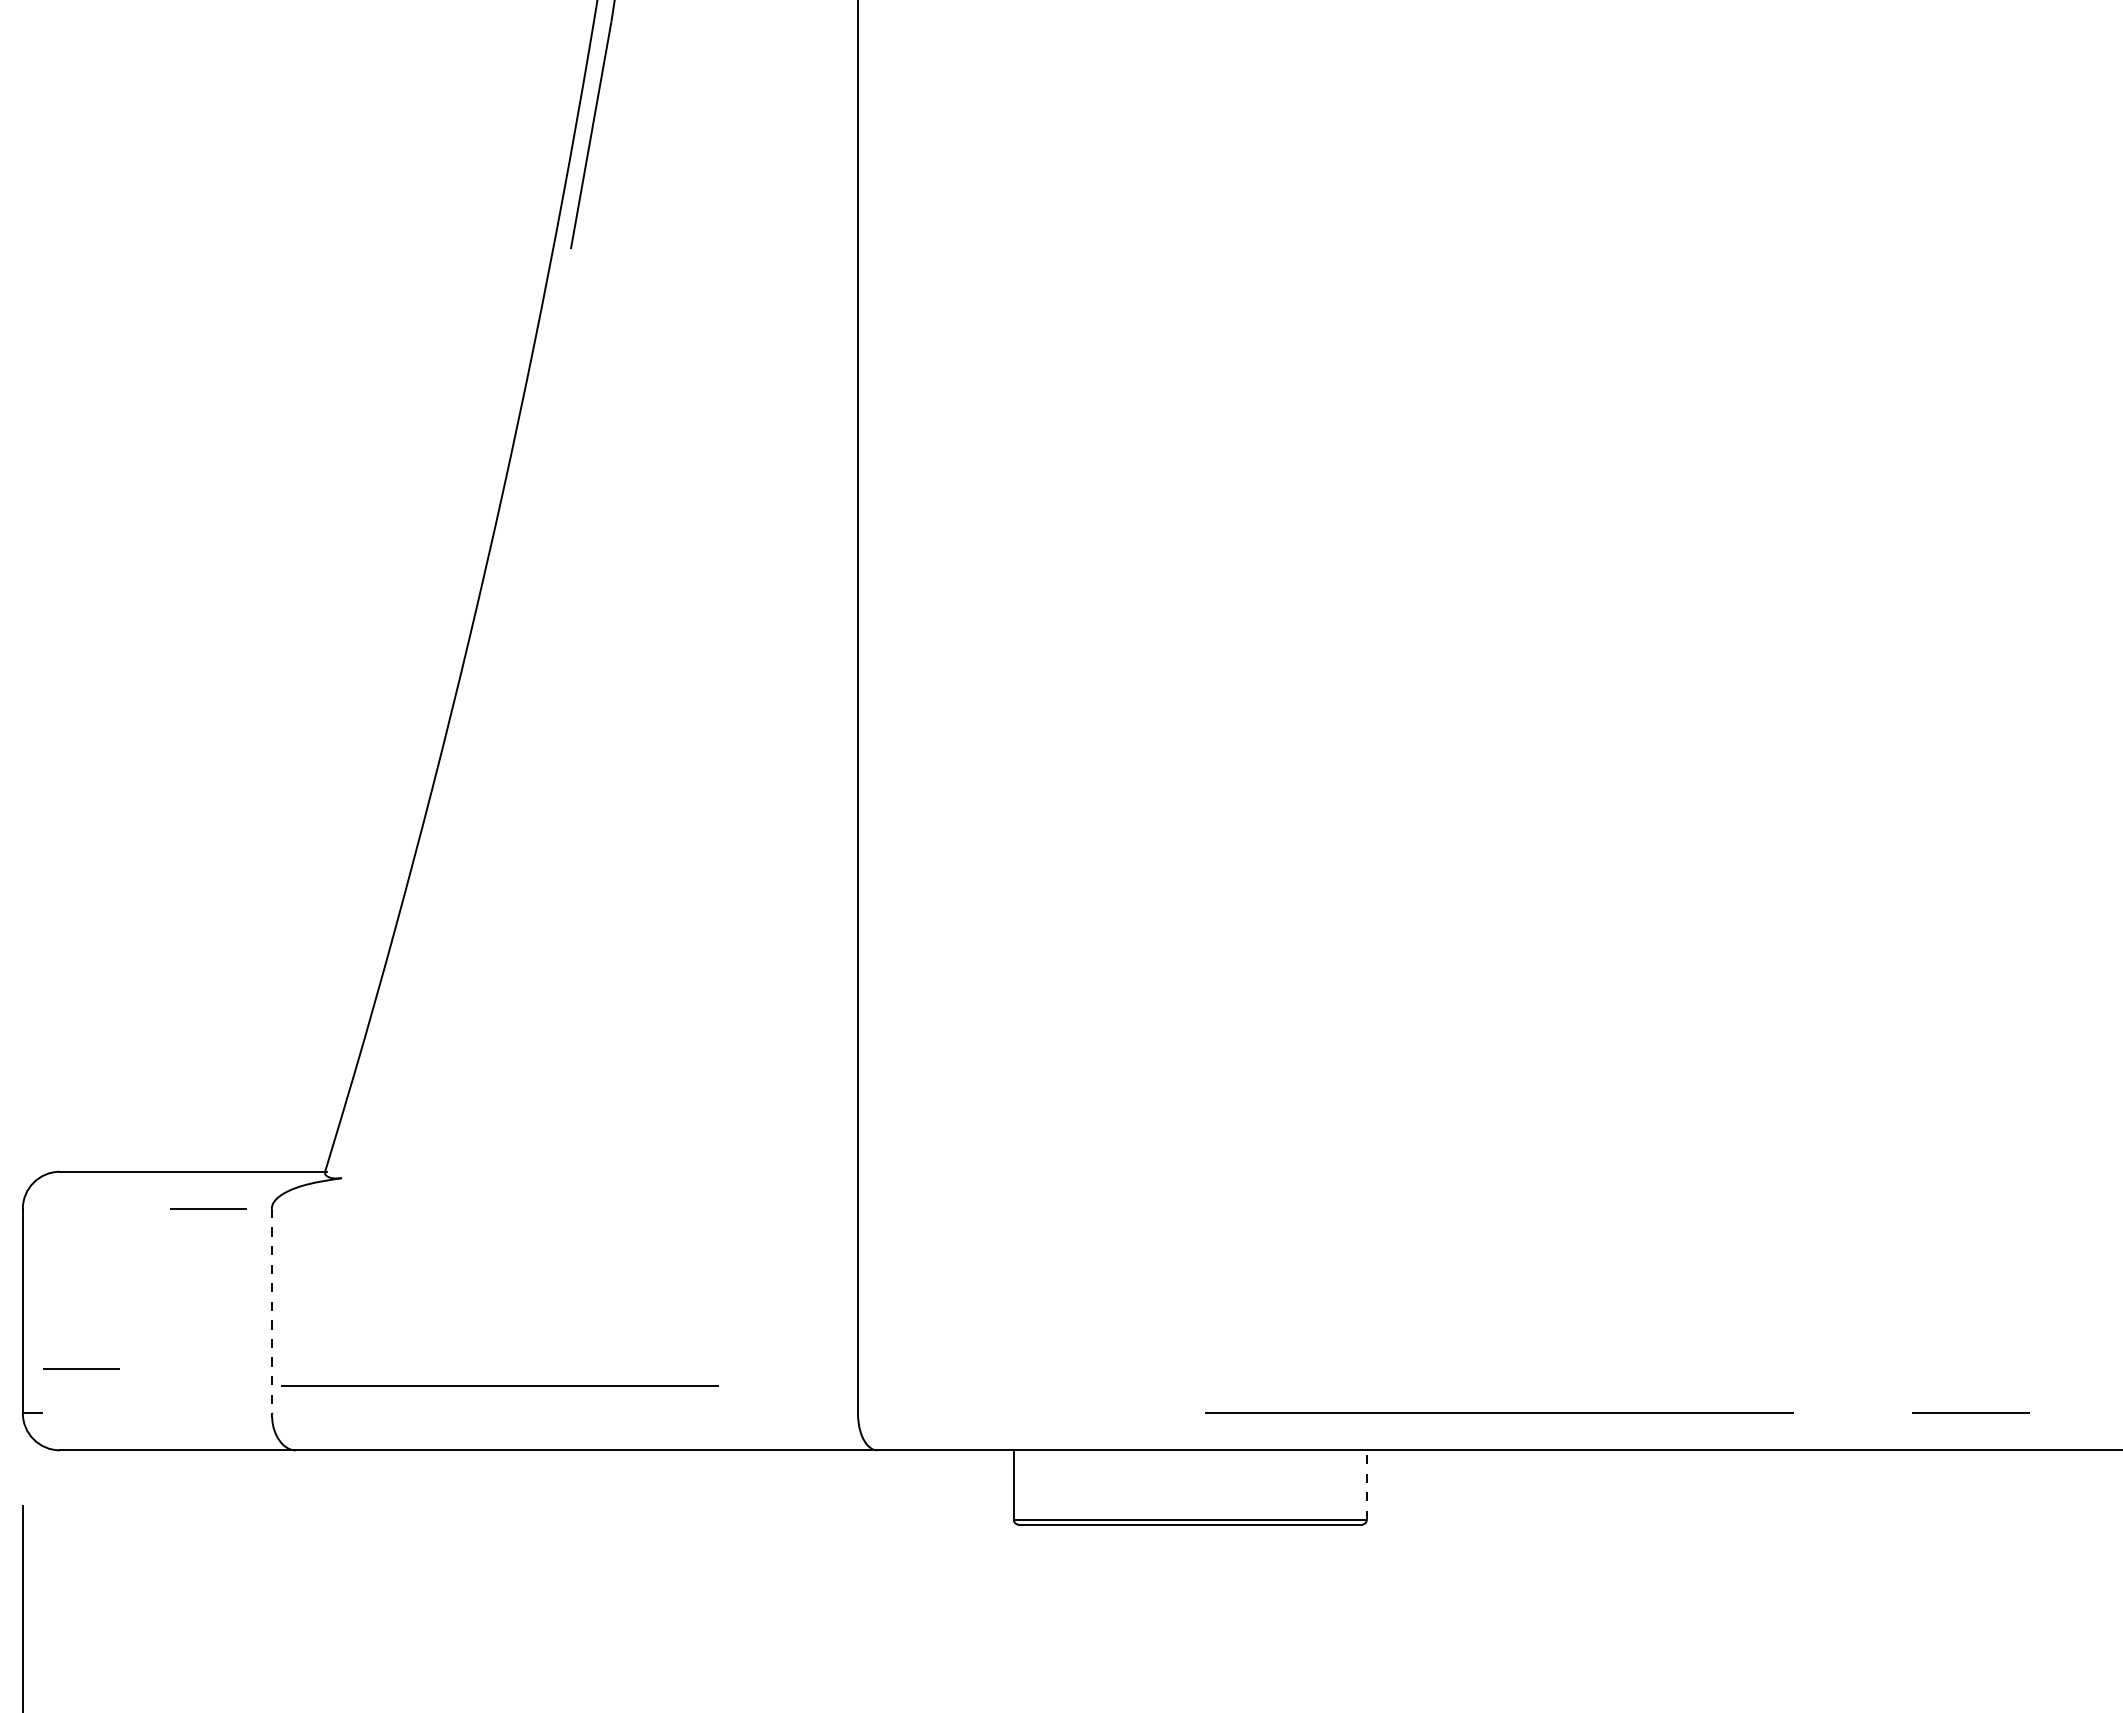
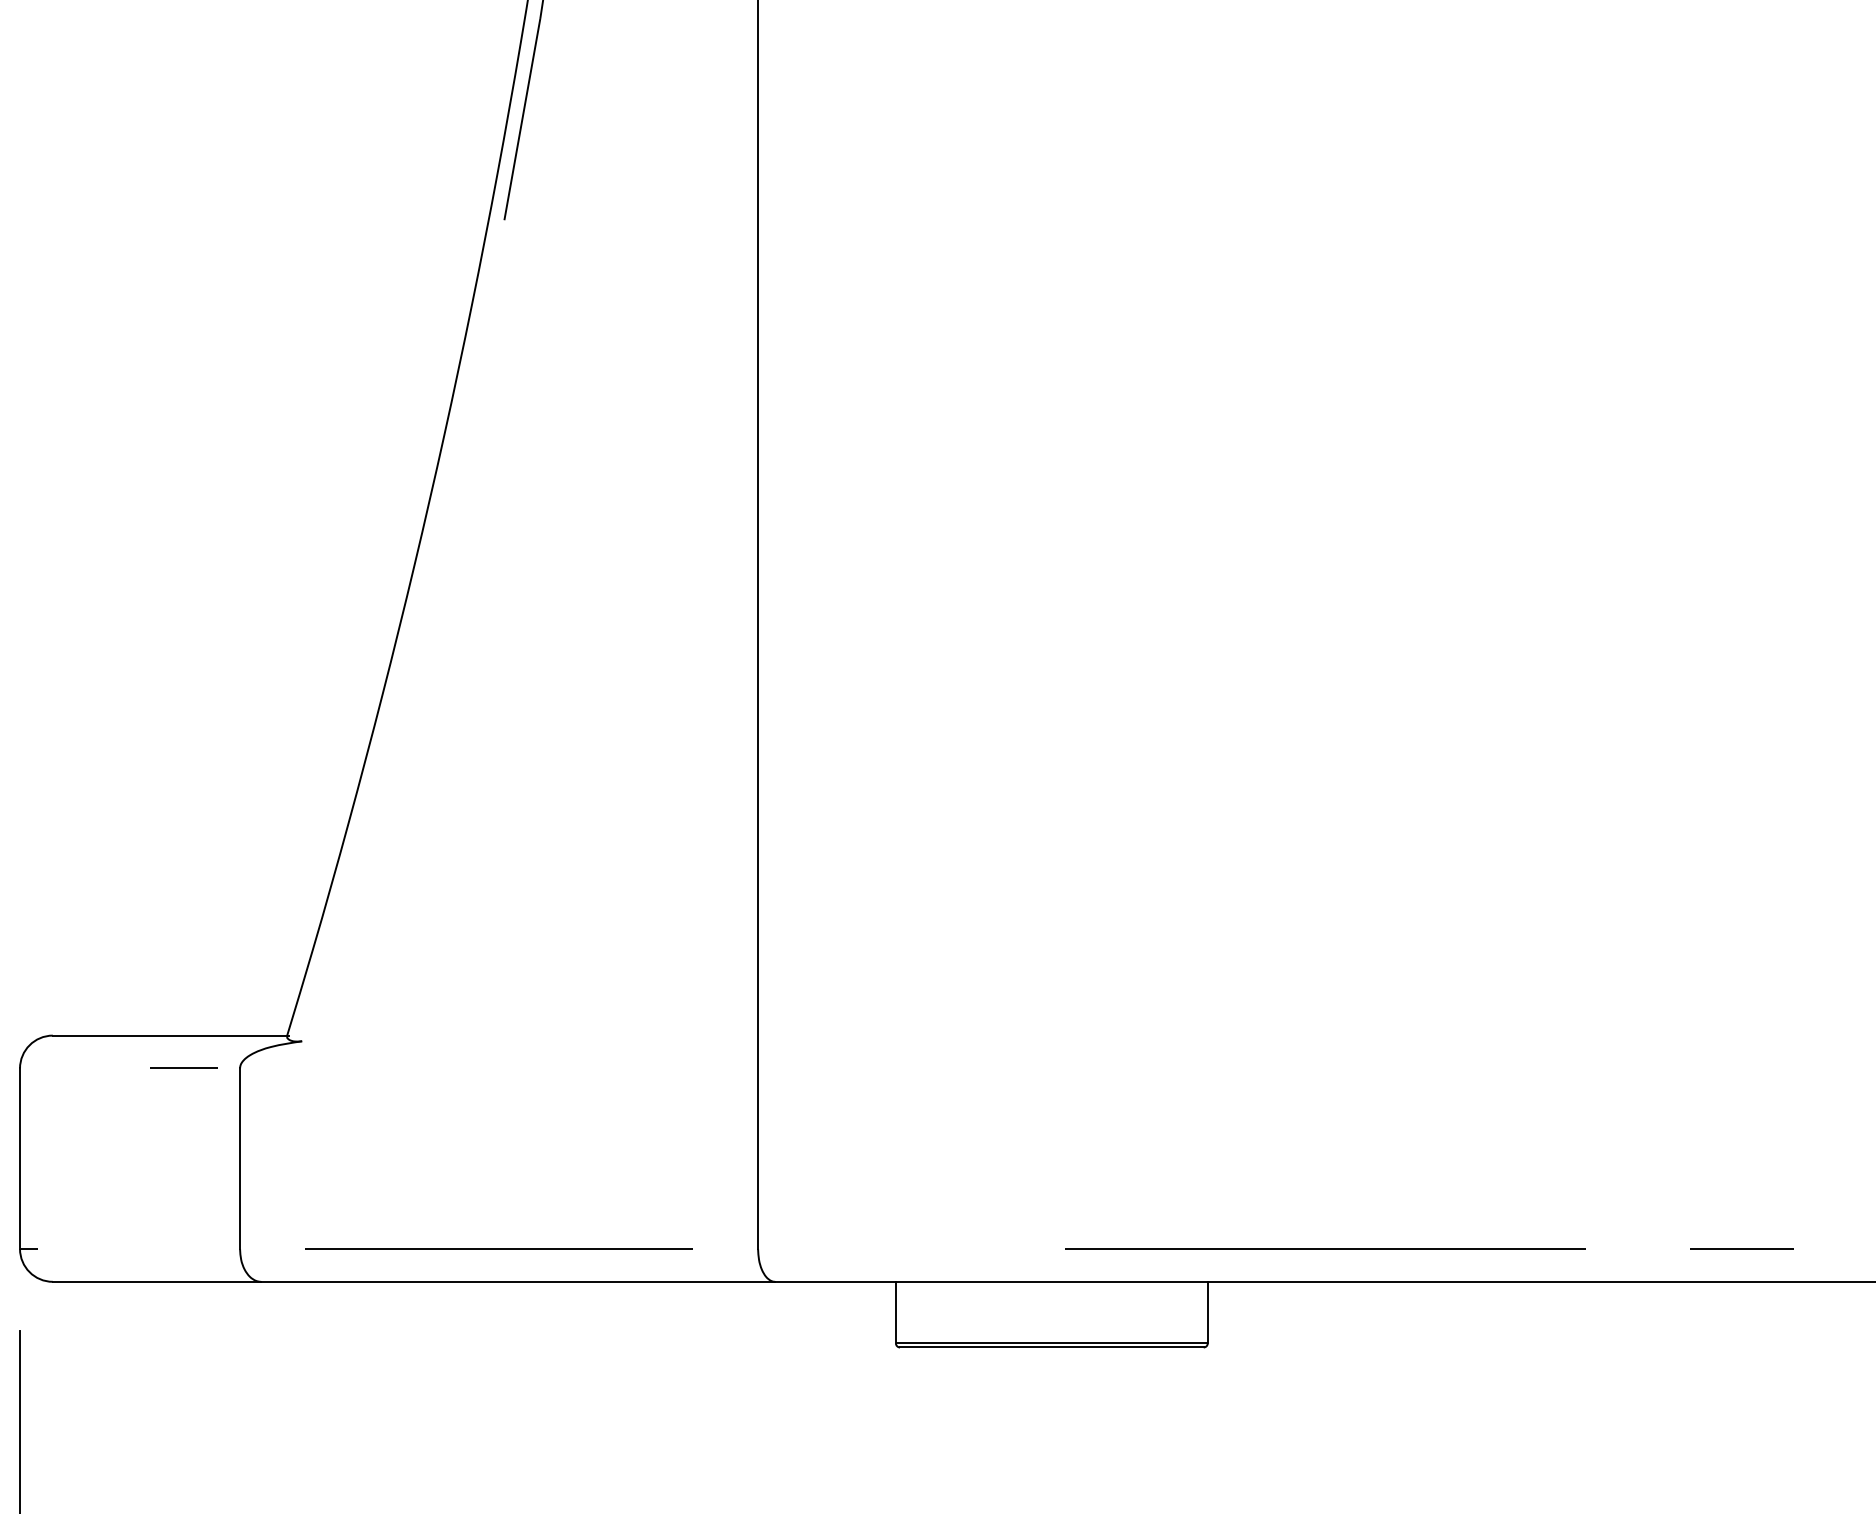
line: (271, 1311) -> (239, 1159), dashed -> solid
line: (81, 1368) -> (71, 1209), removed
line: (499, 1385) -> (498, 1248), moved
line: (1366, 1485) -> (1207, 1312), dashed -> solid

